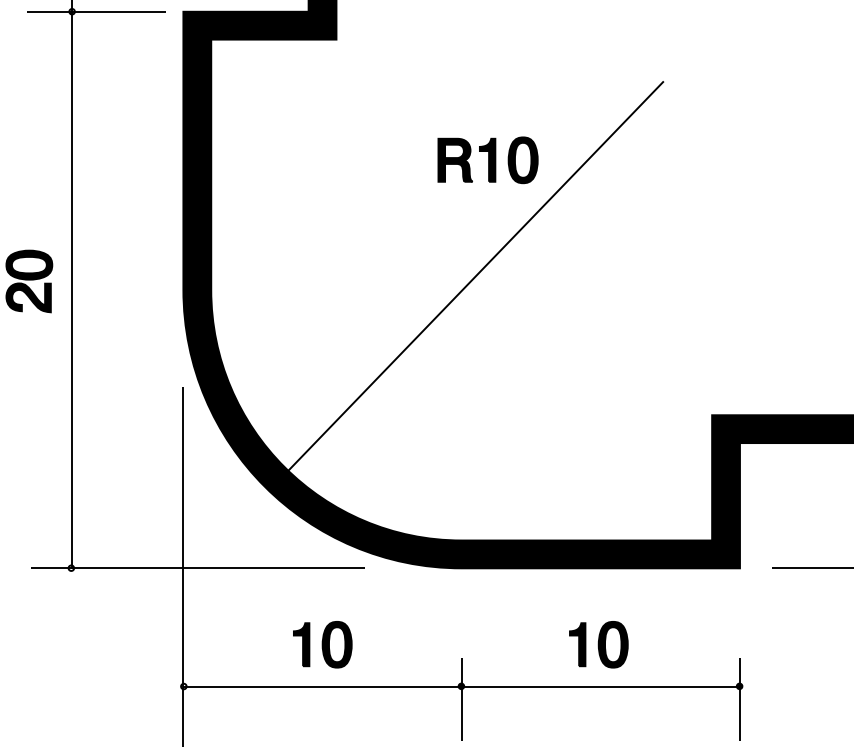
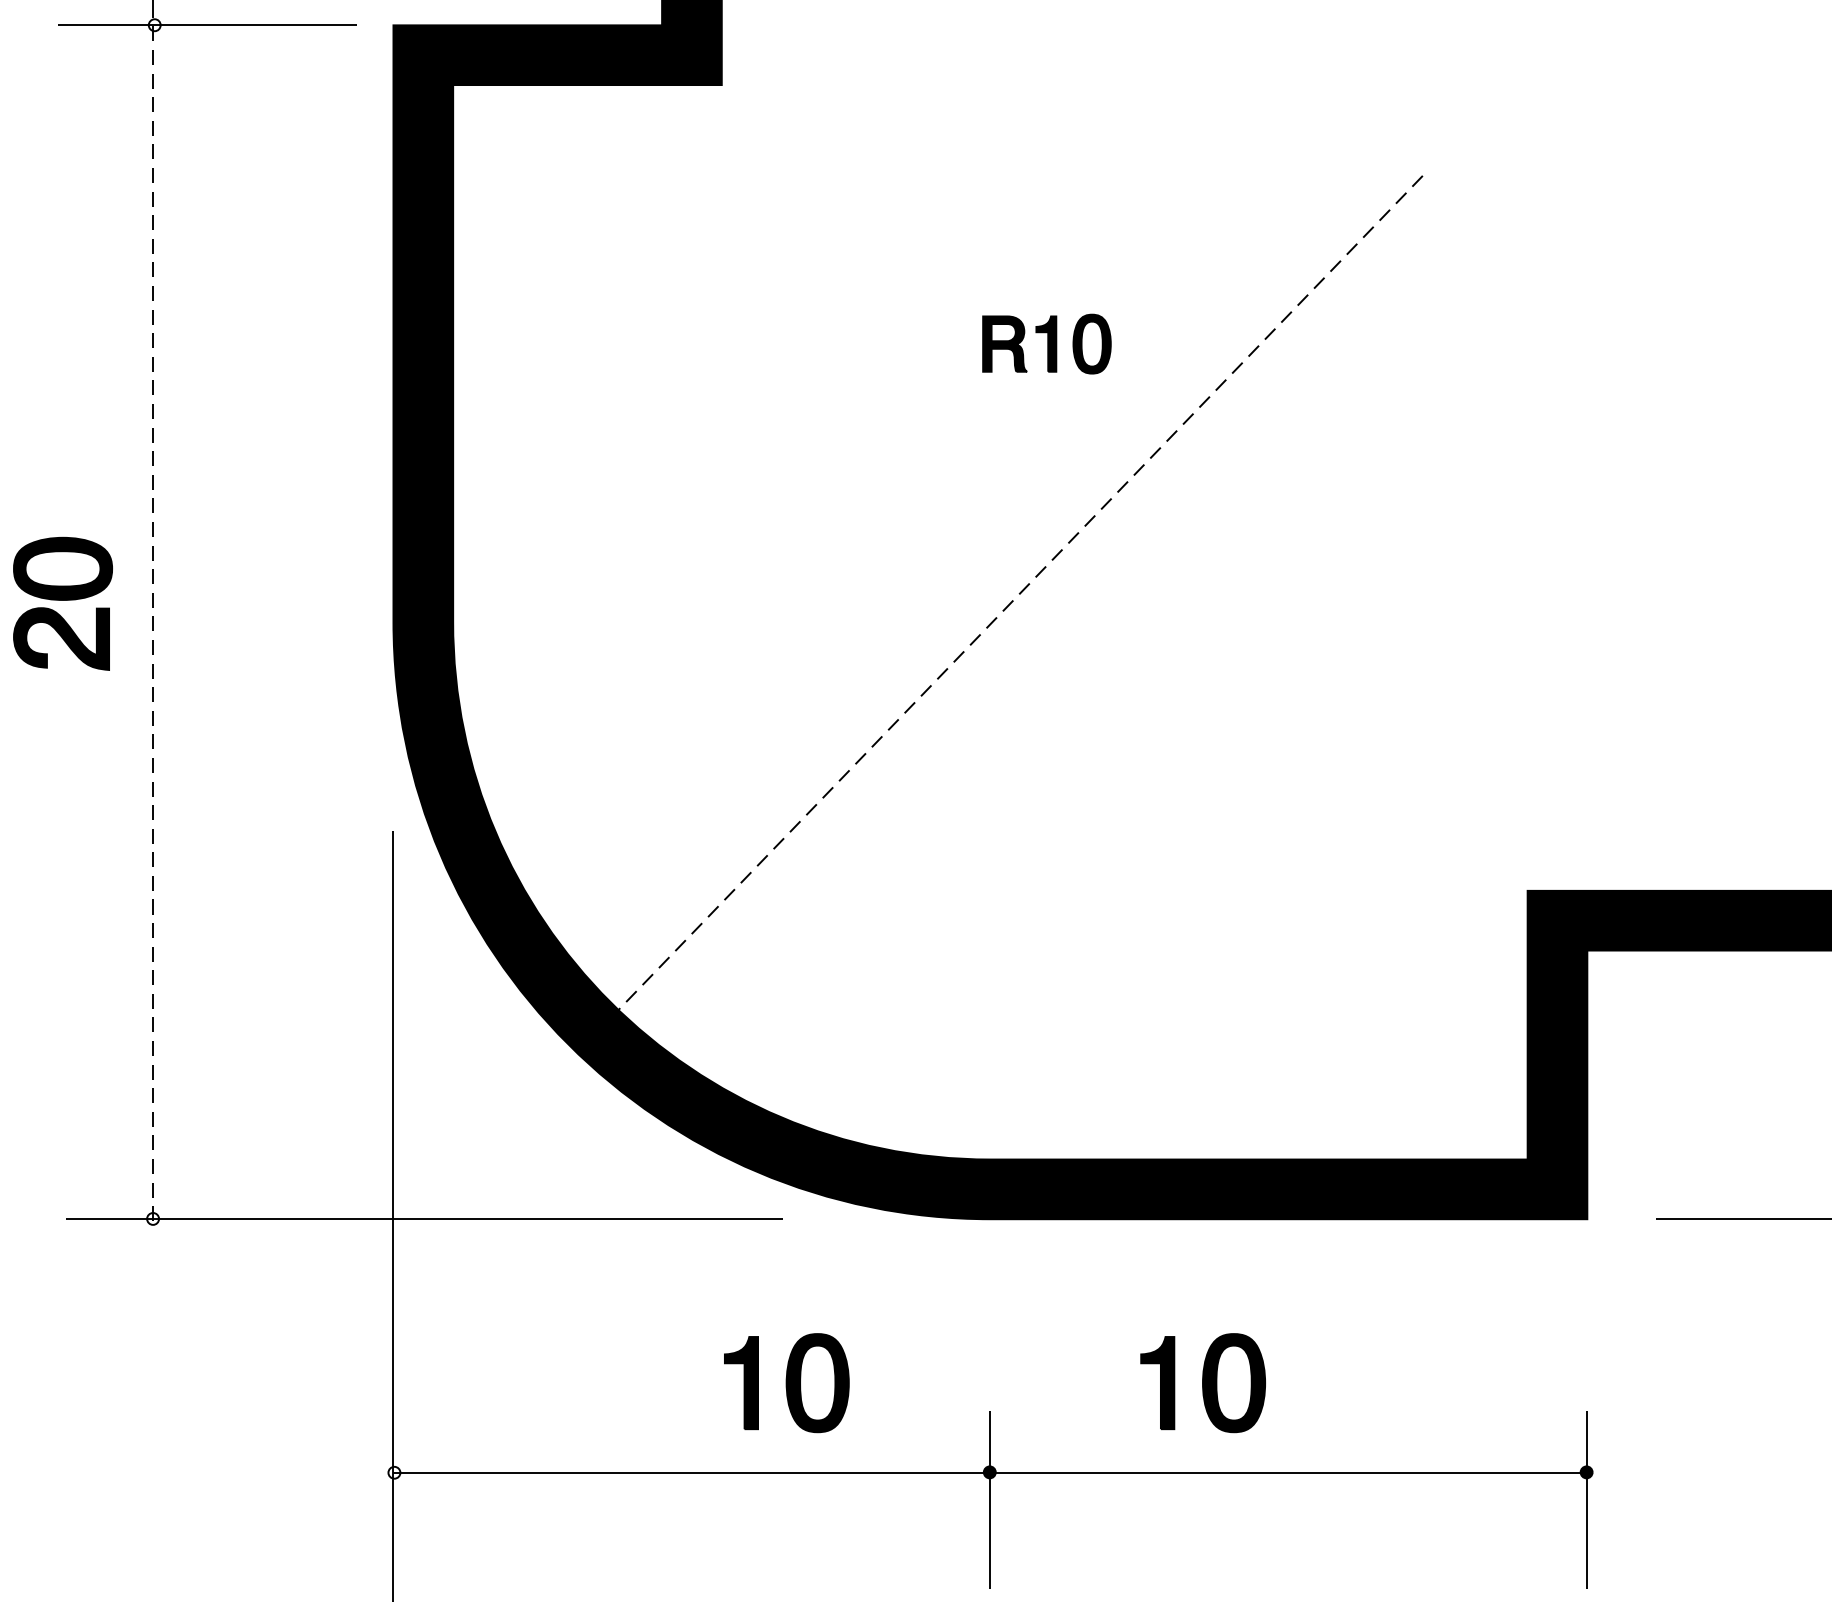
part: (487, 160) -> (1045, 344), size x0.6
line: (466, 285) -> (1000, 612), solid -> dashed
line: (71, 288) -> (153, 618), solid -> dashed
part: (322, 644) -> (786, 1382), moved
part: (598, 644) -> (1202, 1382), moved

